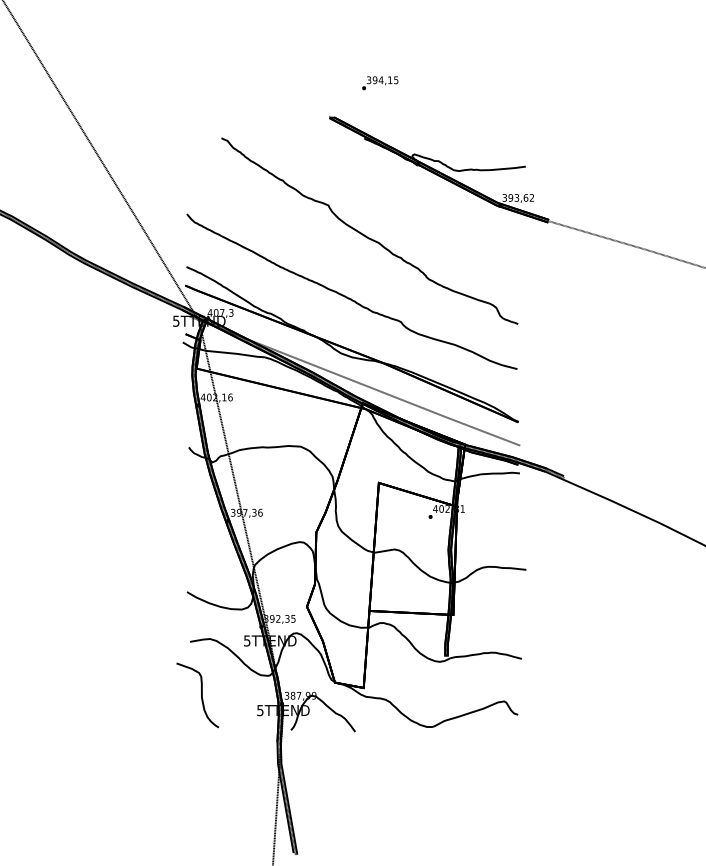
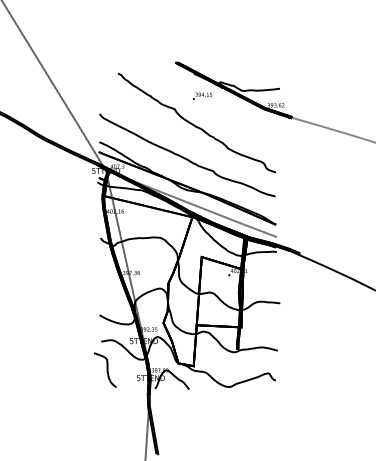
text: (380, 81) -> (202, 95), moved

